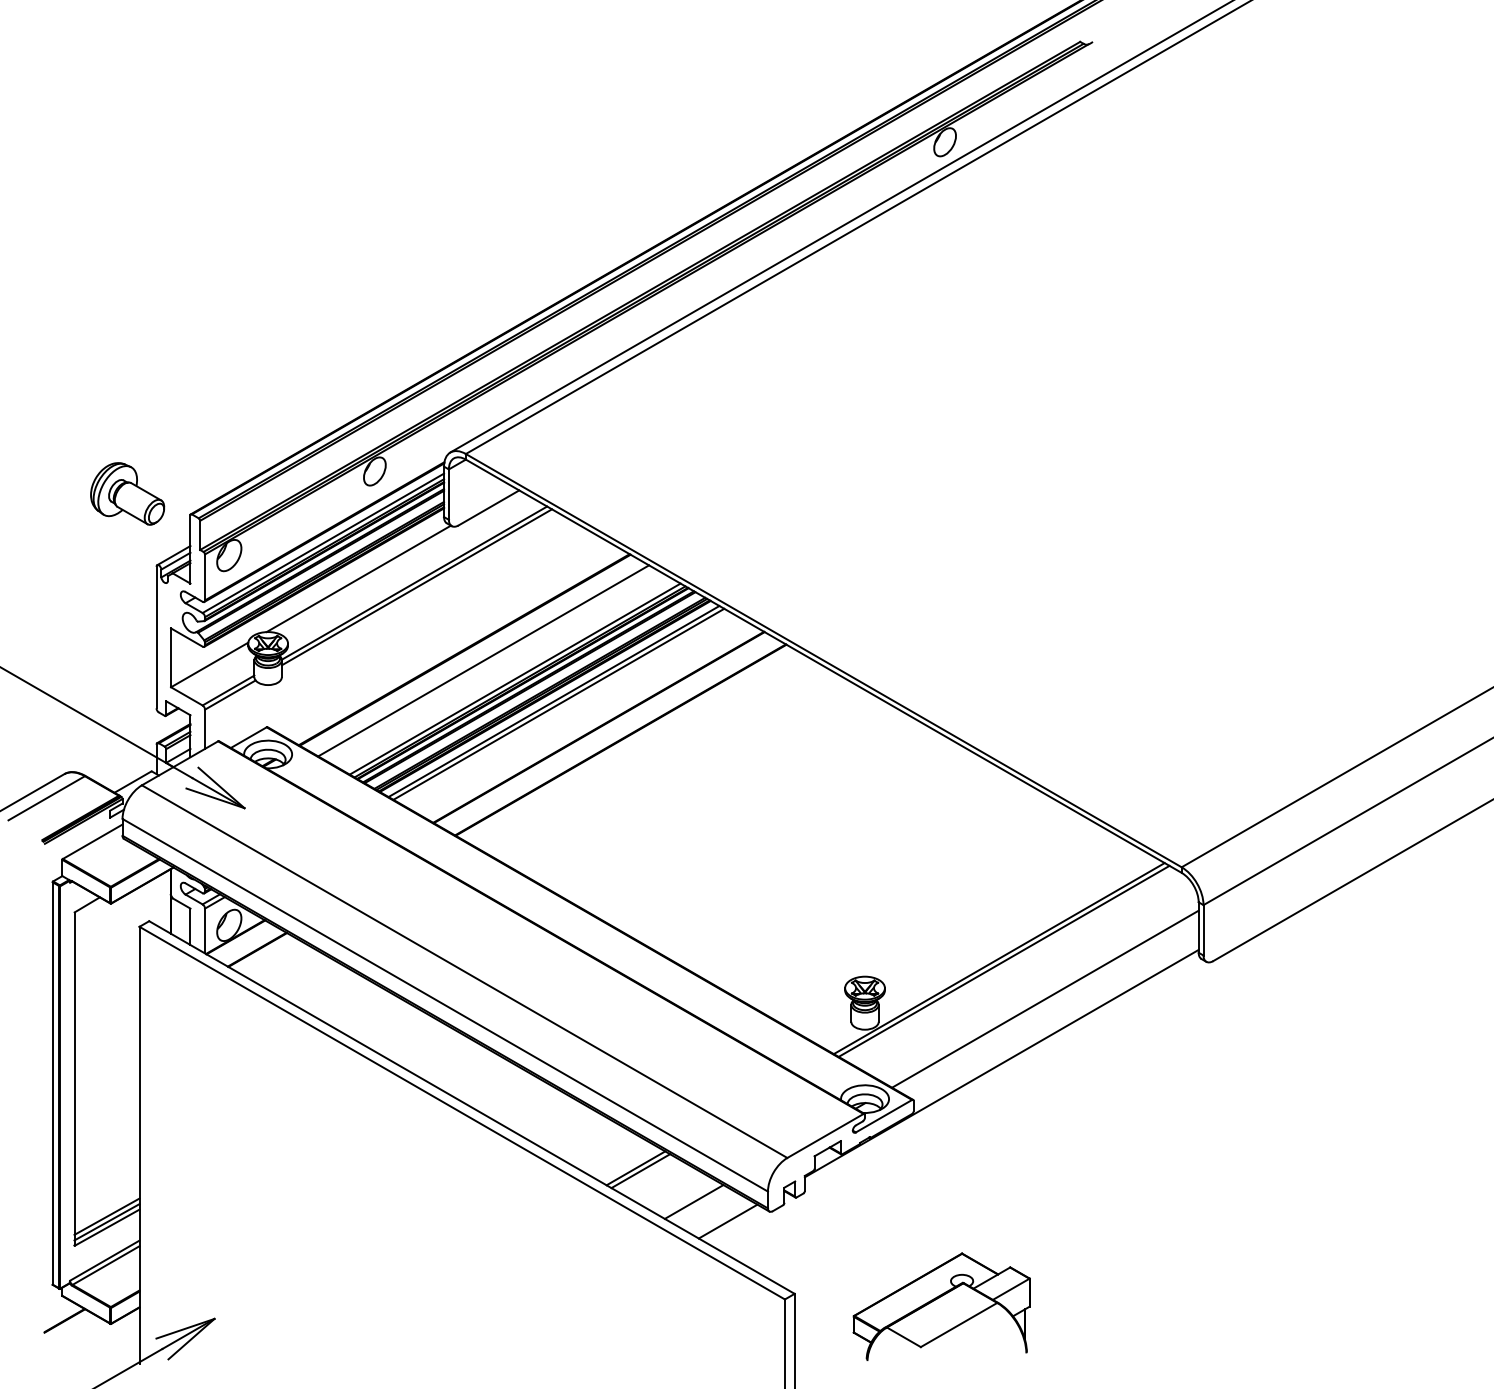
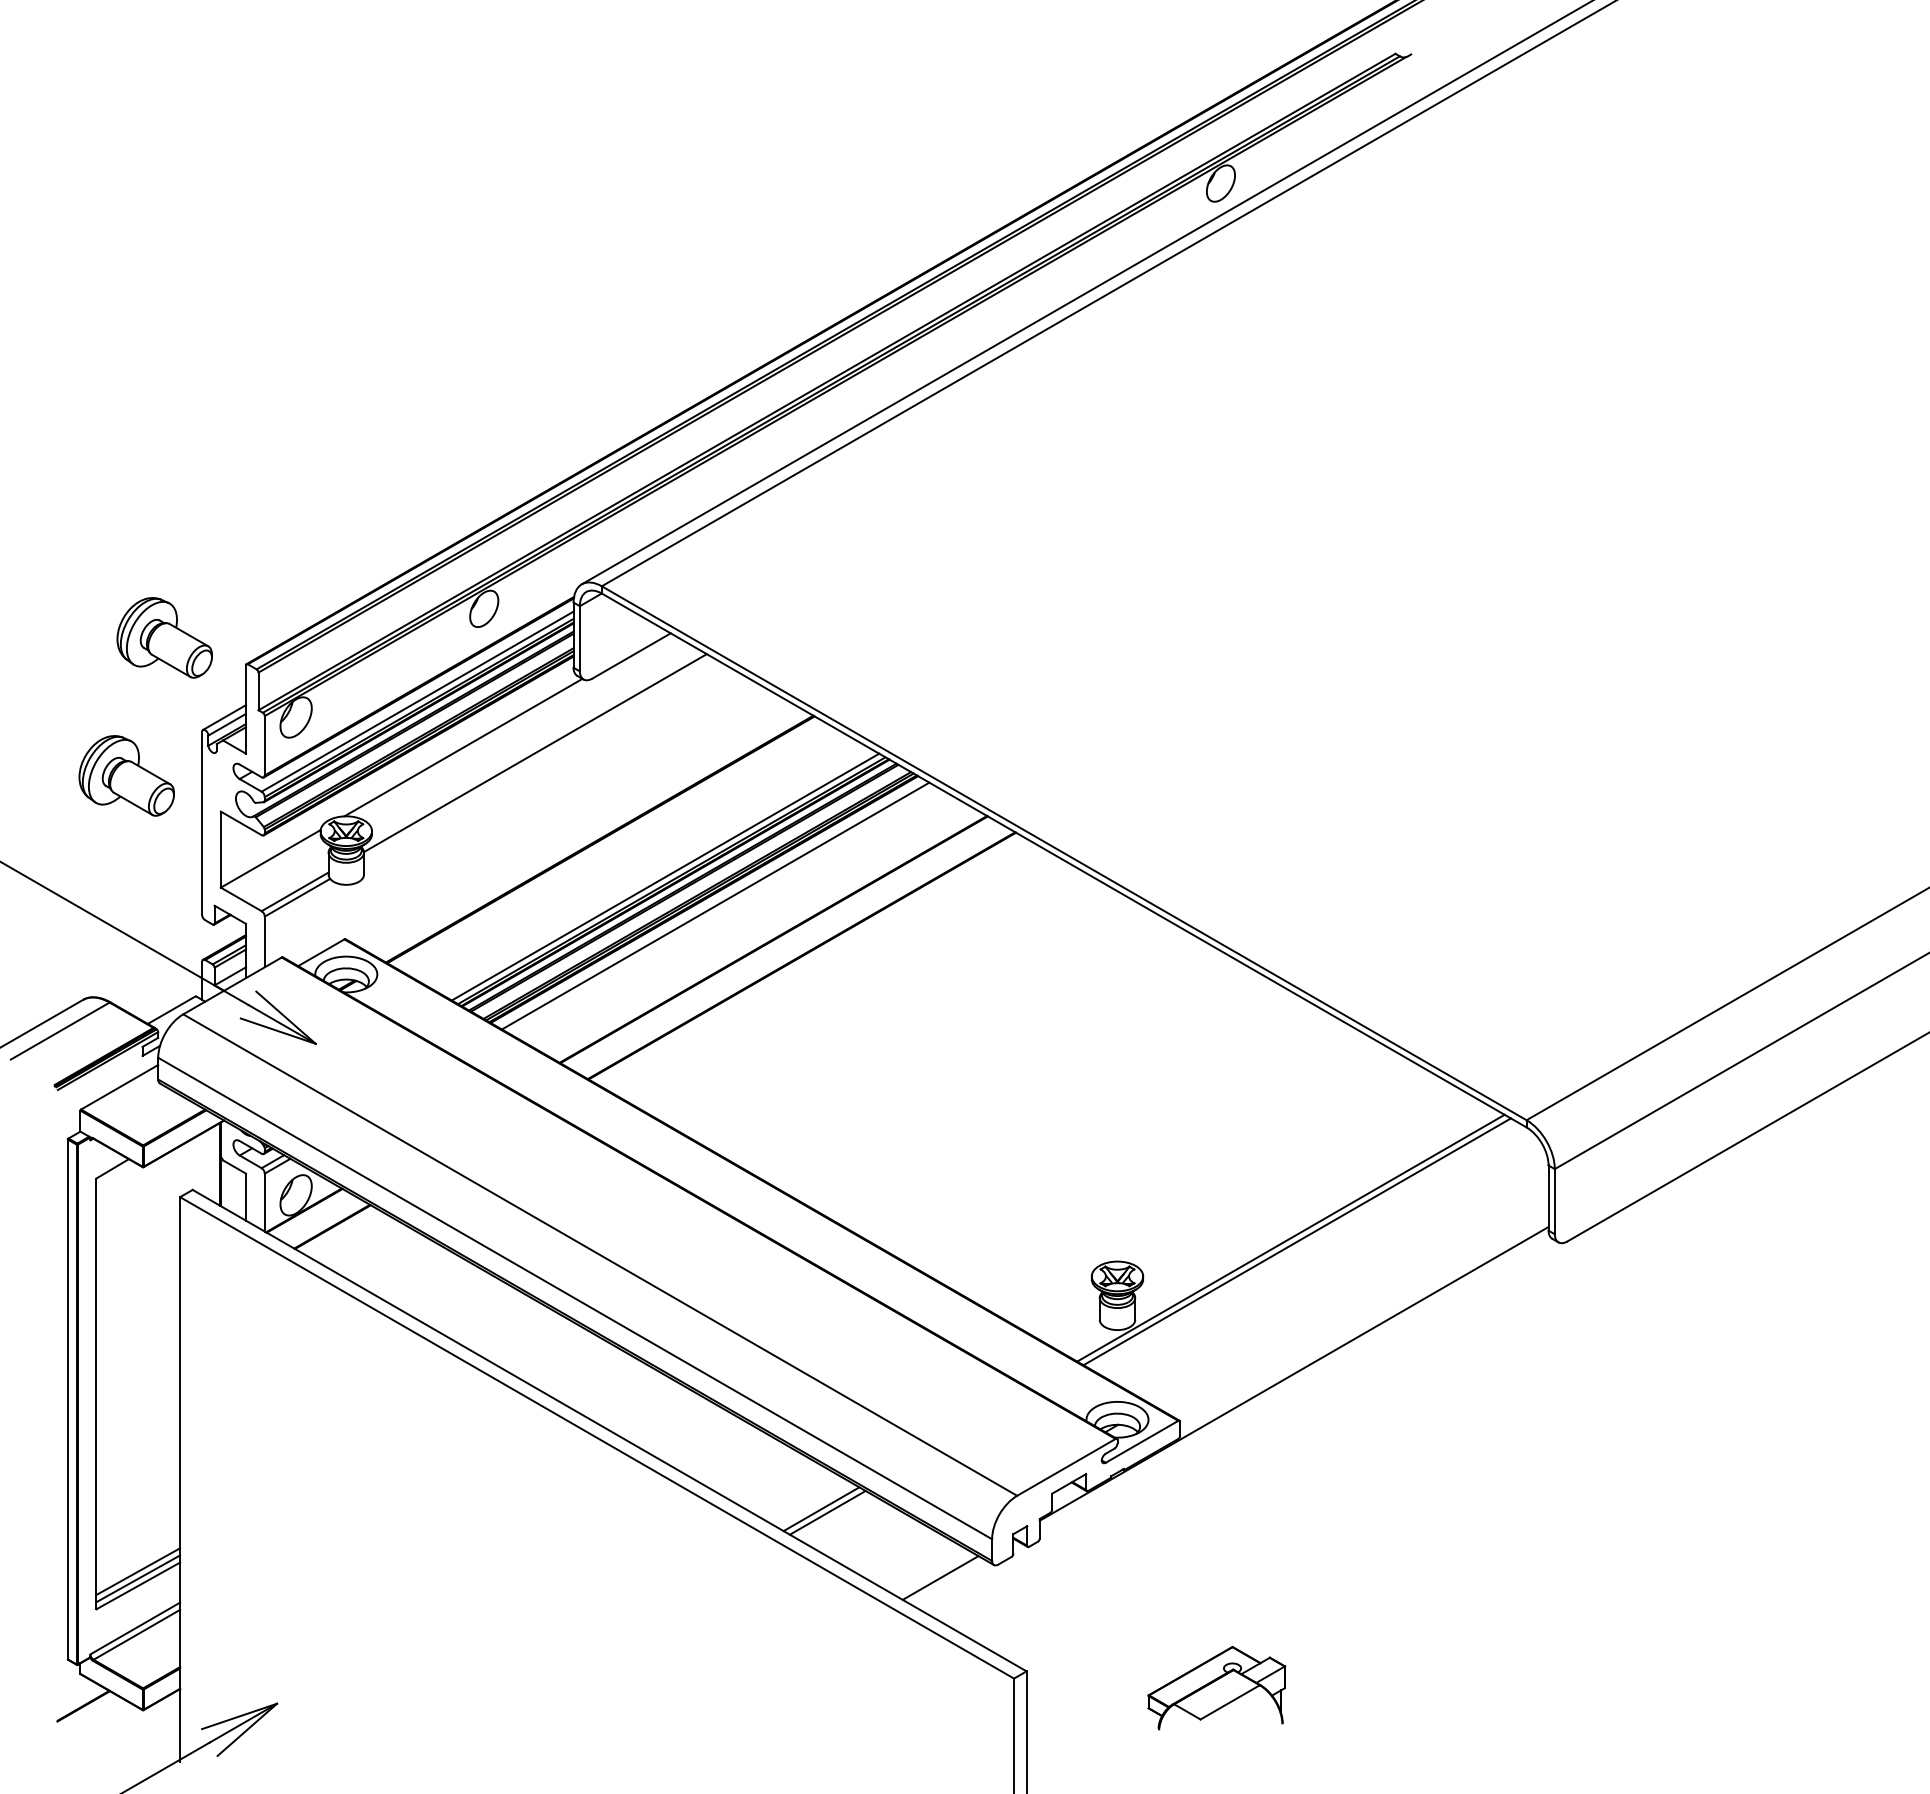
line: (416, 587) -> (538, 758), removed
part: (98, 600) -> (126, 775), added
line: (483, 660) -> (624, 853), removed
line: (558, 704) -> (721, 909), removed
line: (1045, 999) -> (1350, 1290), removed
line: (693, 1201) -> (896, 1552), removed
part: (941, 1307) -> (1216, 1688), size x0.6

